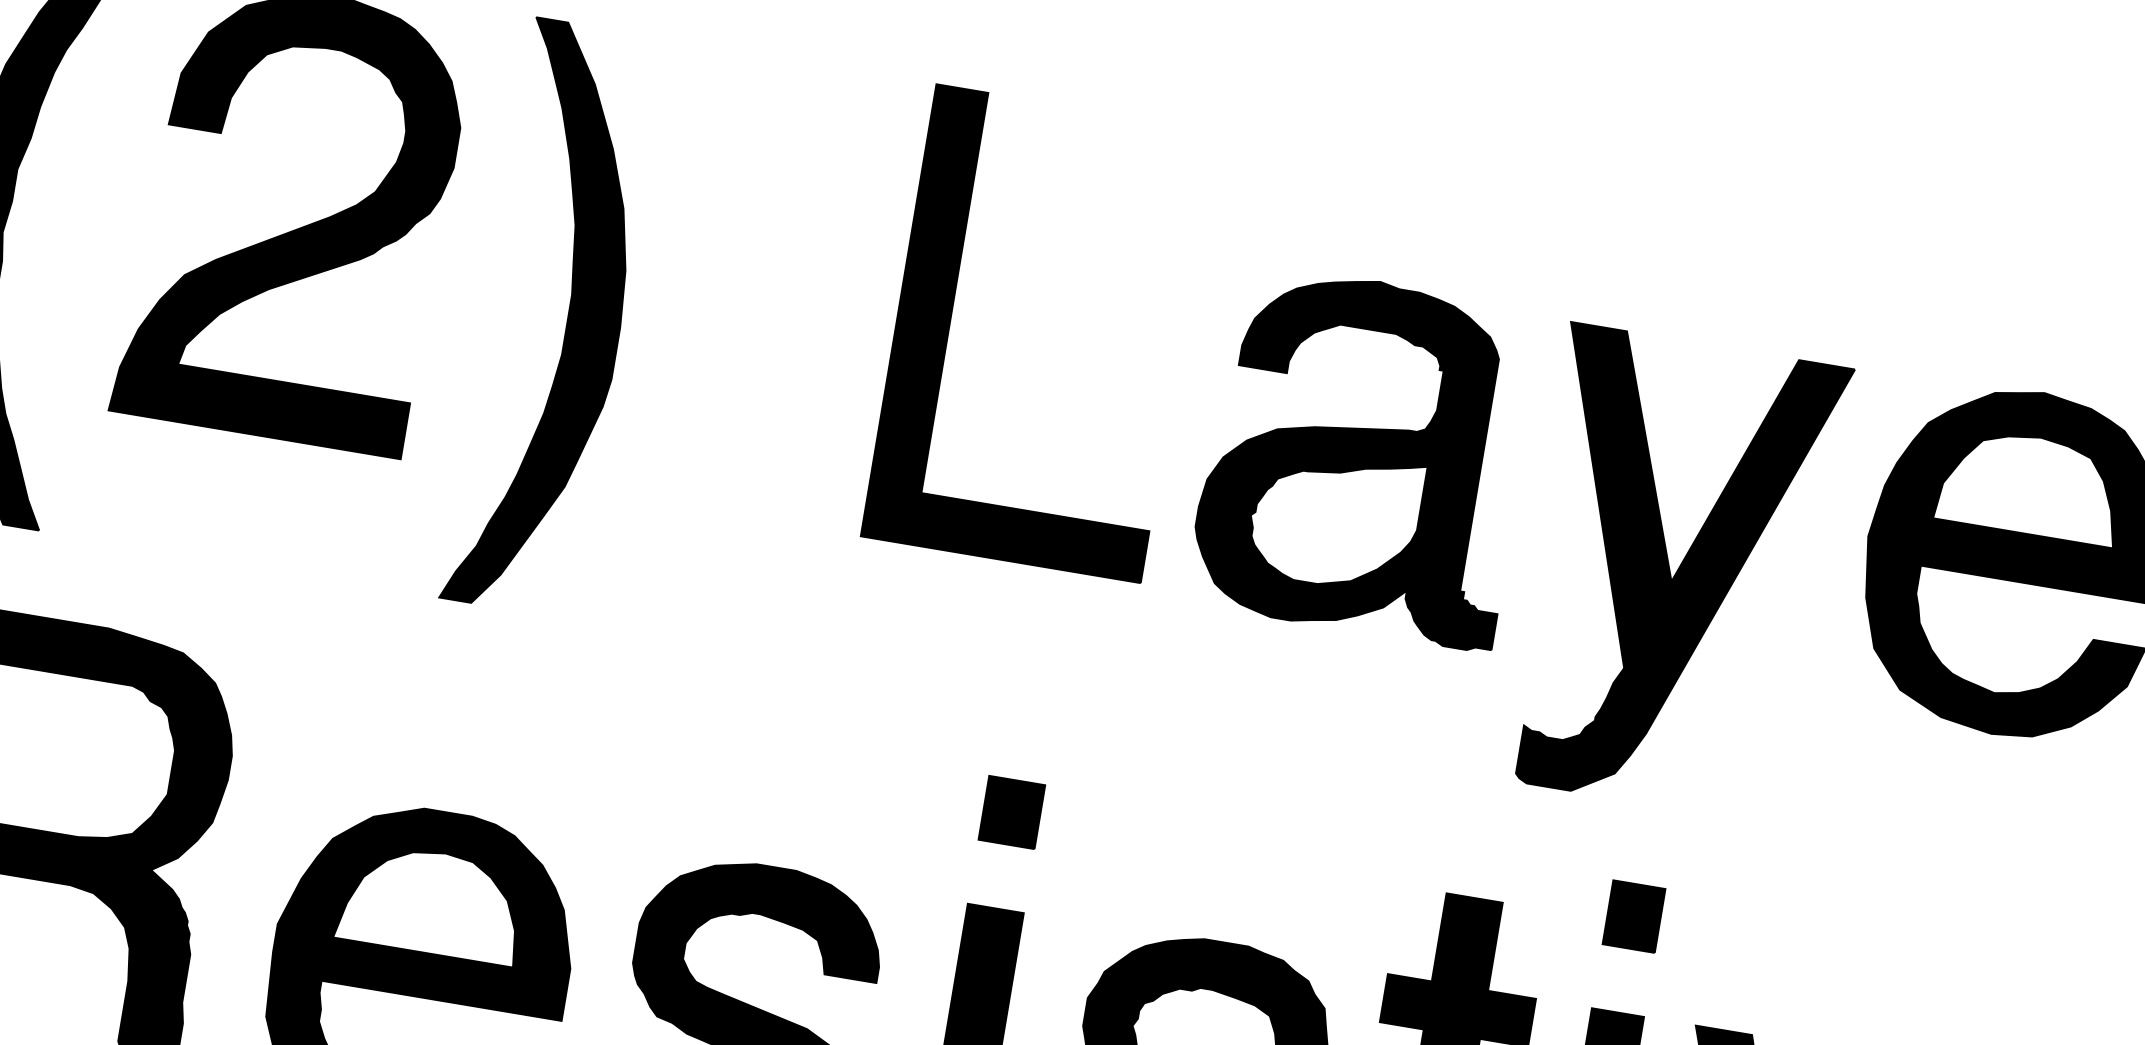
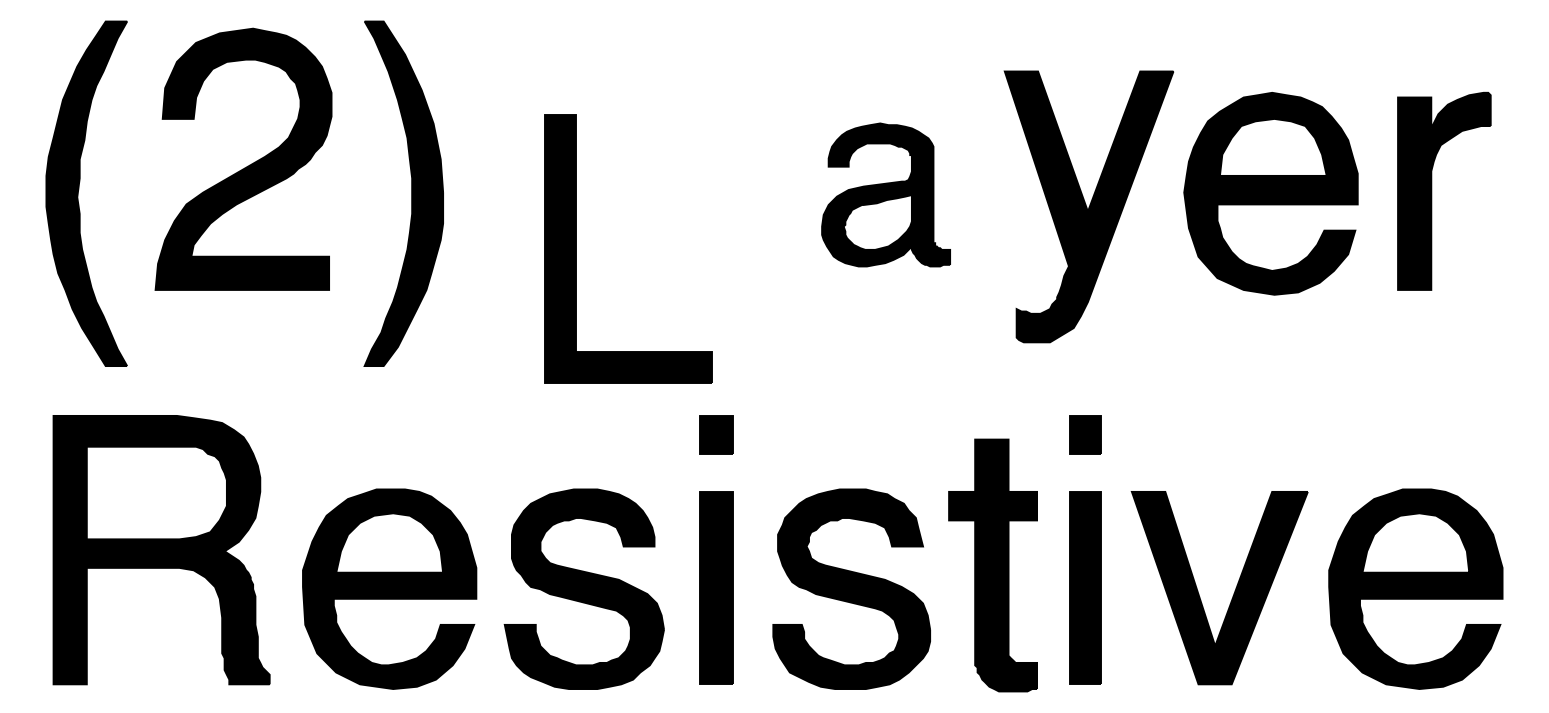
part: (951, 318) -> (576, 248), moved
part: (1364, 455) -> (885, 194), size x0.7
part: (1673, 572) -> (1088, 206), moved

